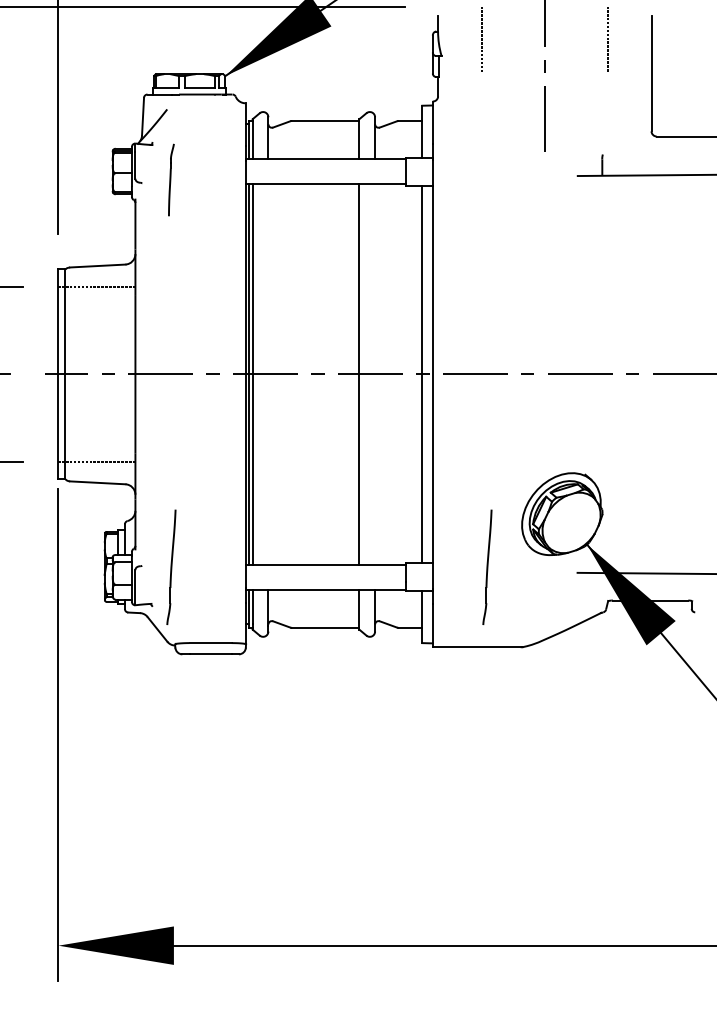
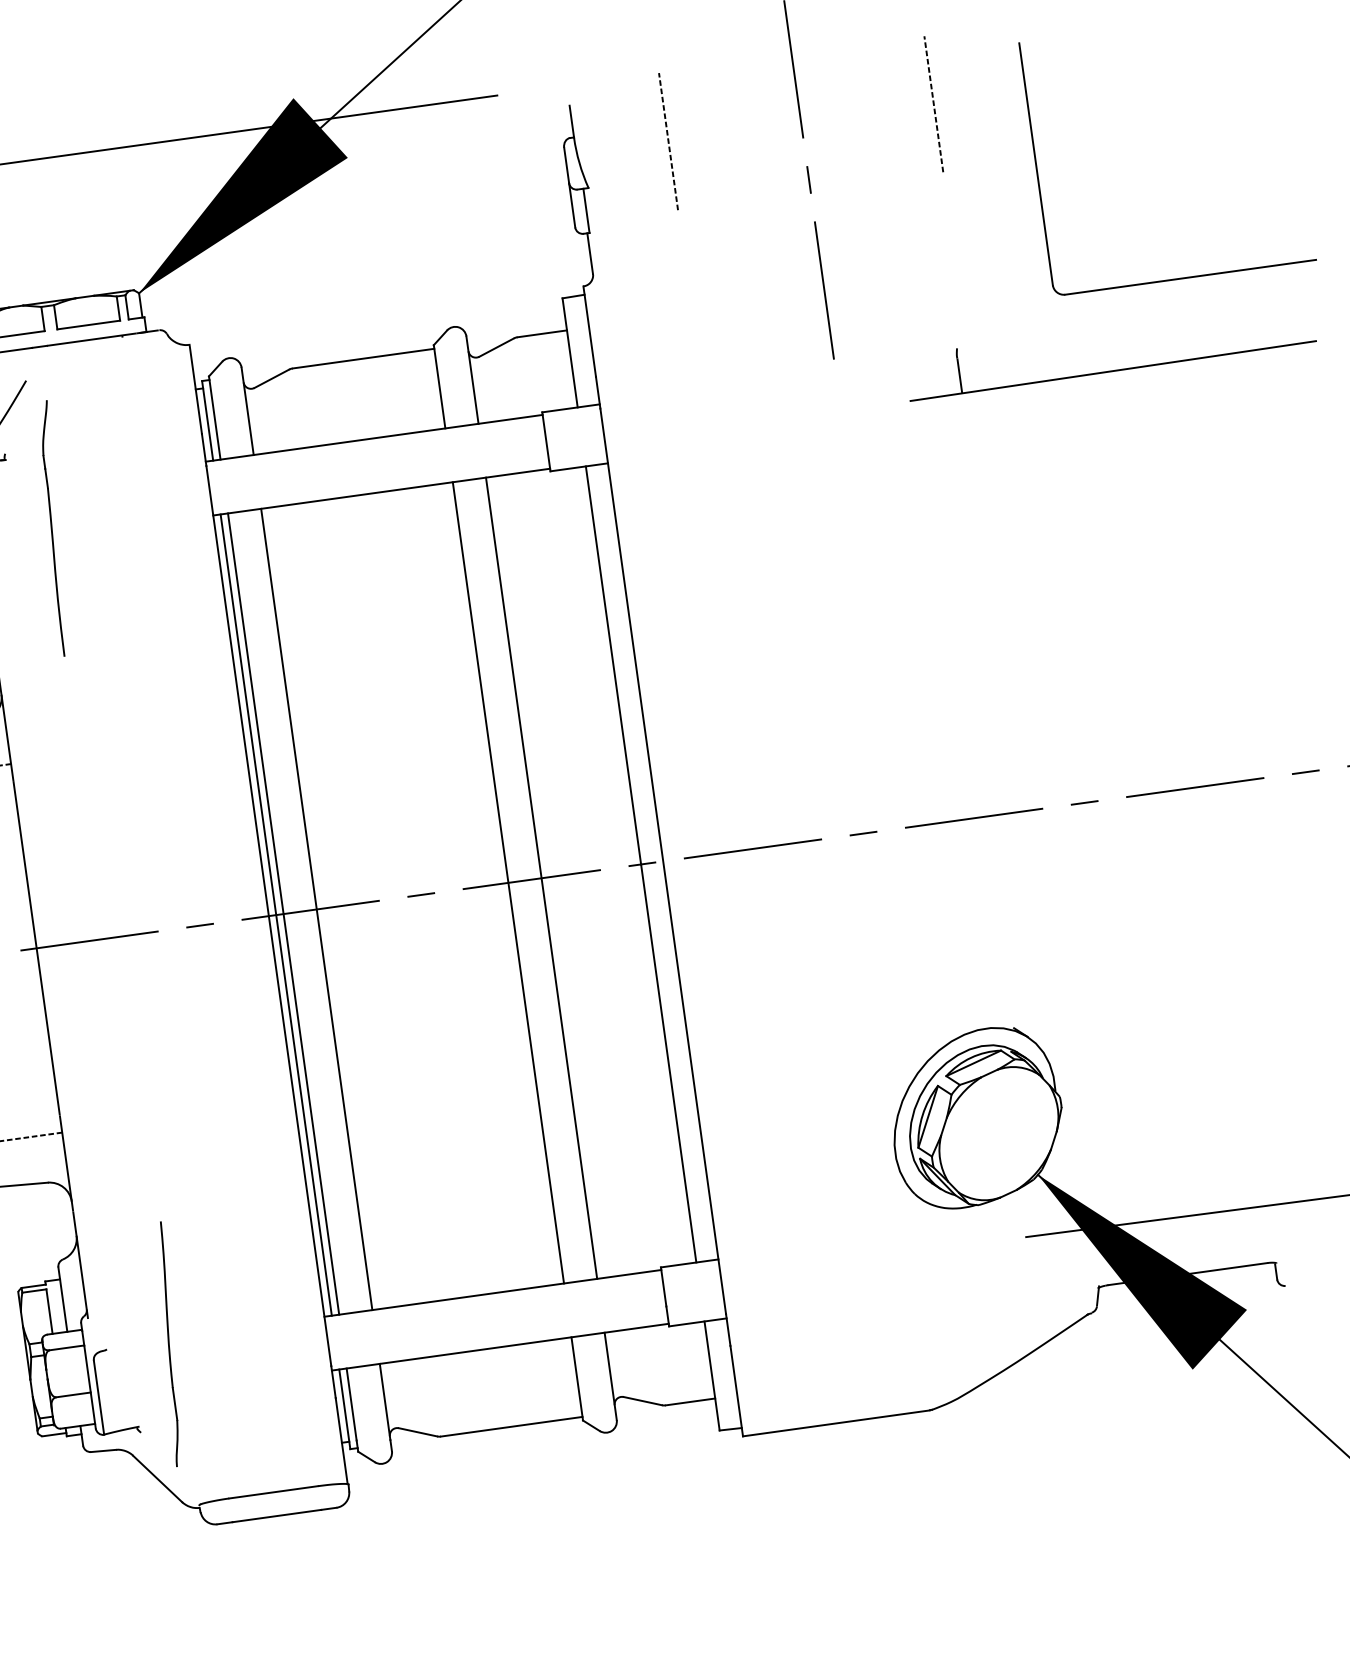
part: (171, 179) -> (55, 527), size x1.67
line: (268, 374) -> (317, 909), added
line: (375, 374) -> (542, 878), added
part: (487, 566) -> (834, 1250), removed

